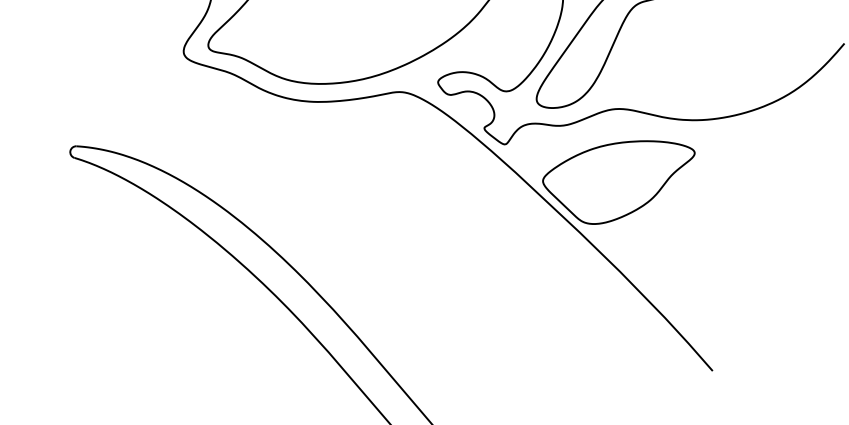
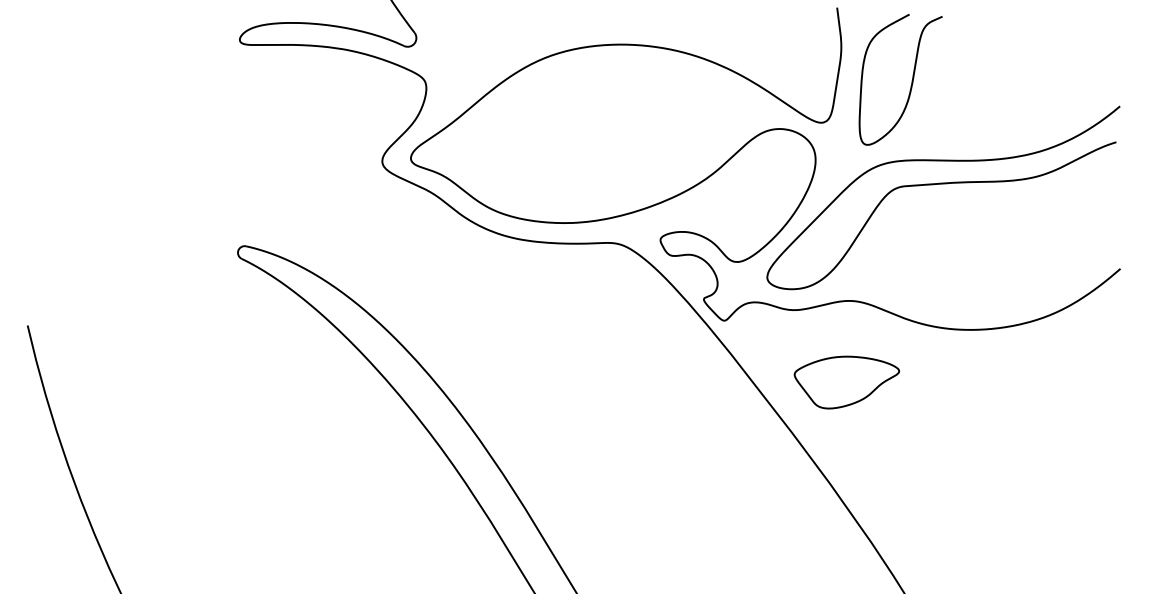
part: (620, 181) -> (846, 382), size x0.6

